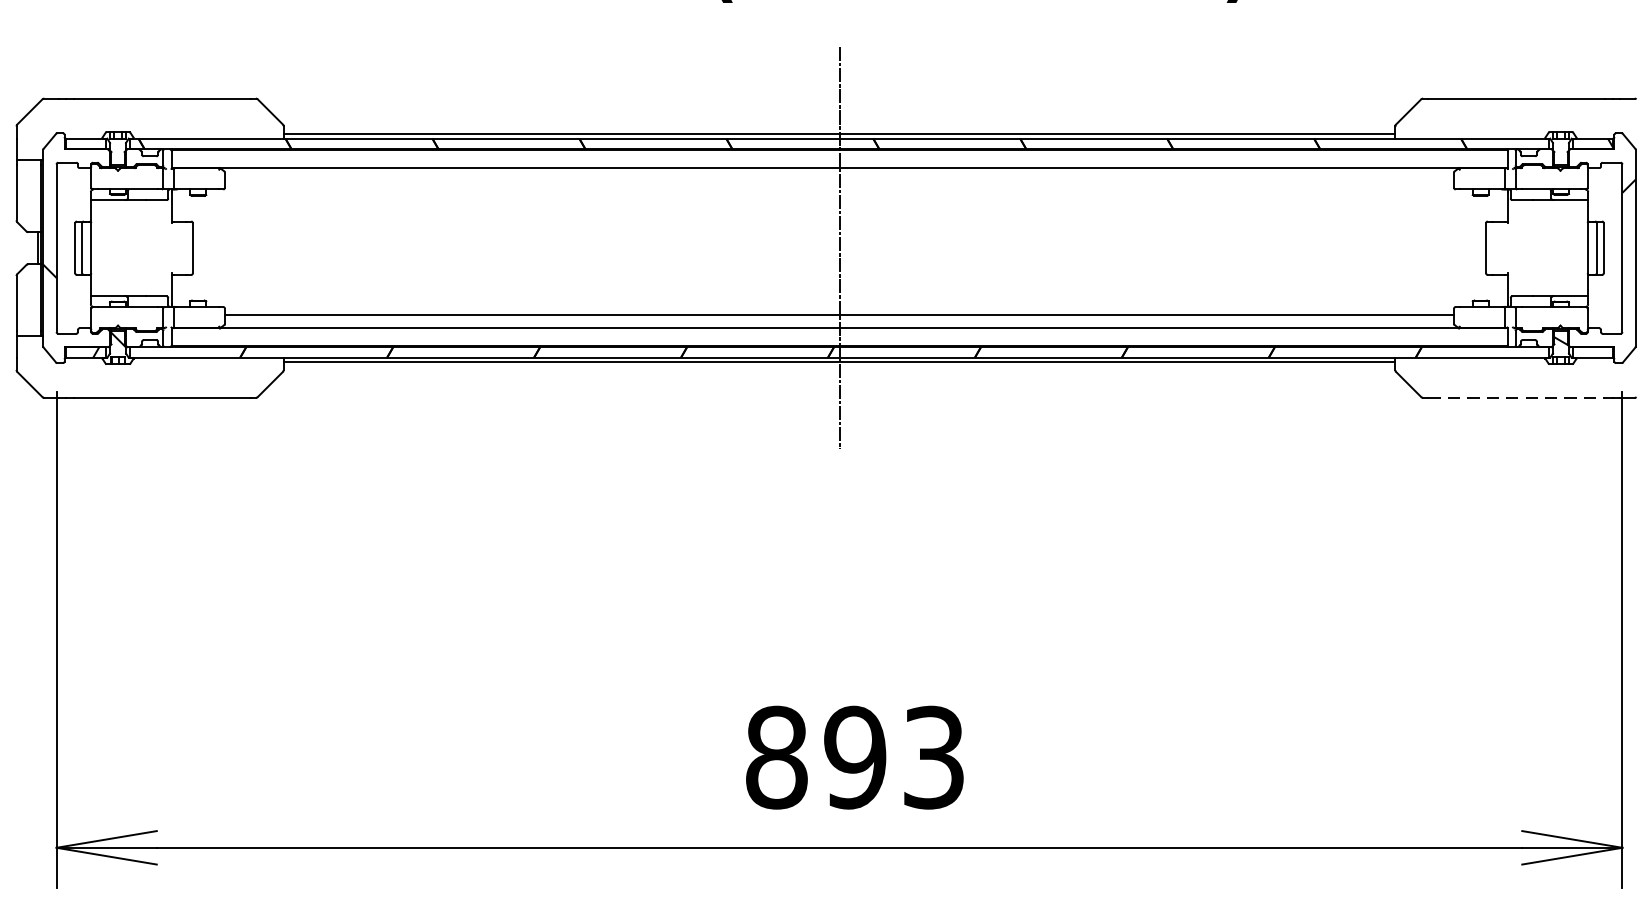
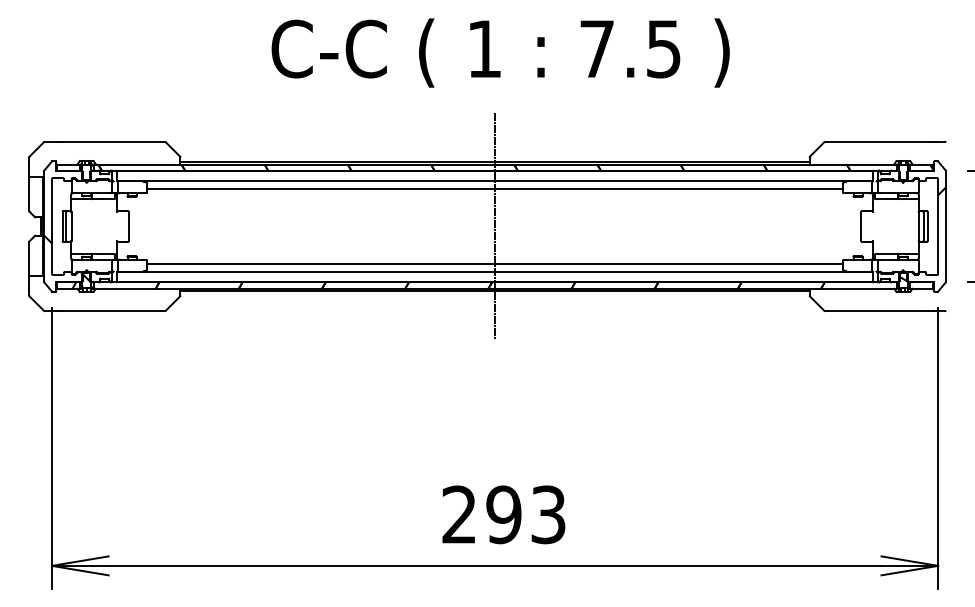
line: (838, 181) -> (494, 188), added
line: (1516, 398) -> (878, 311), dashed -> solid
text: (776, 757) -> (459, 514), 893 -> 293

